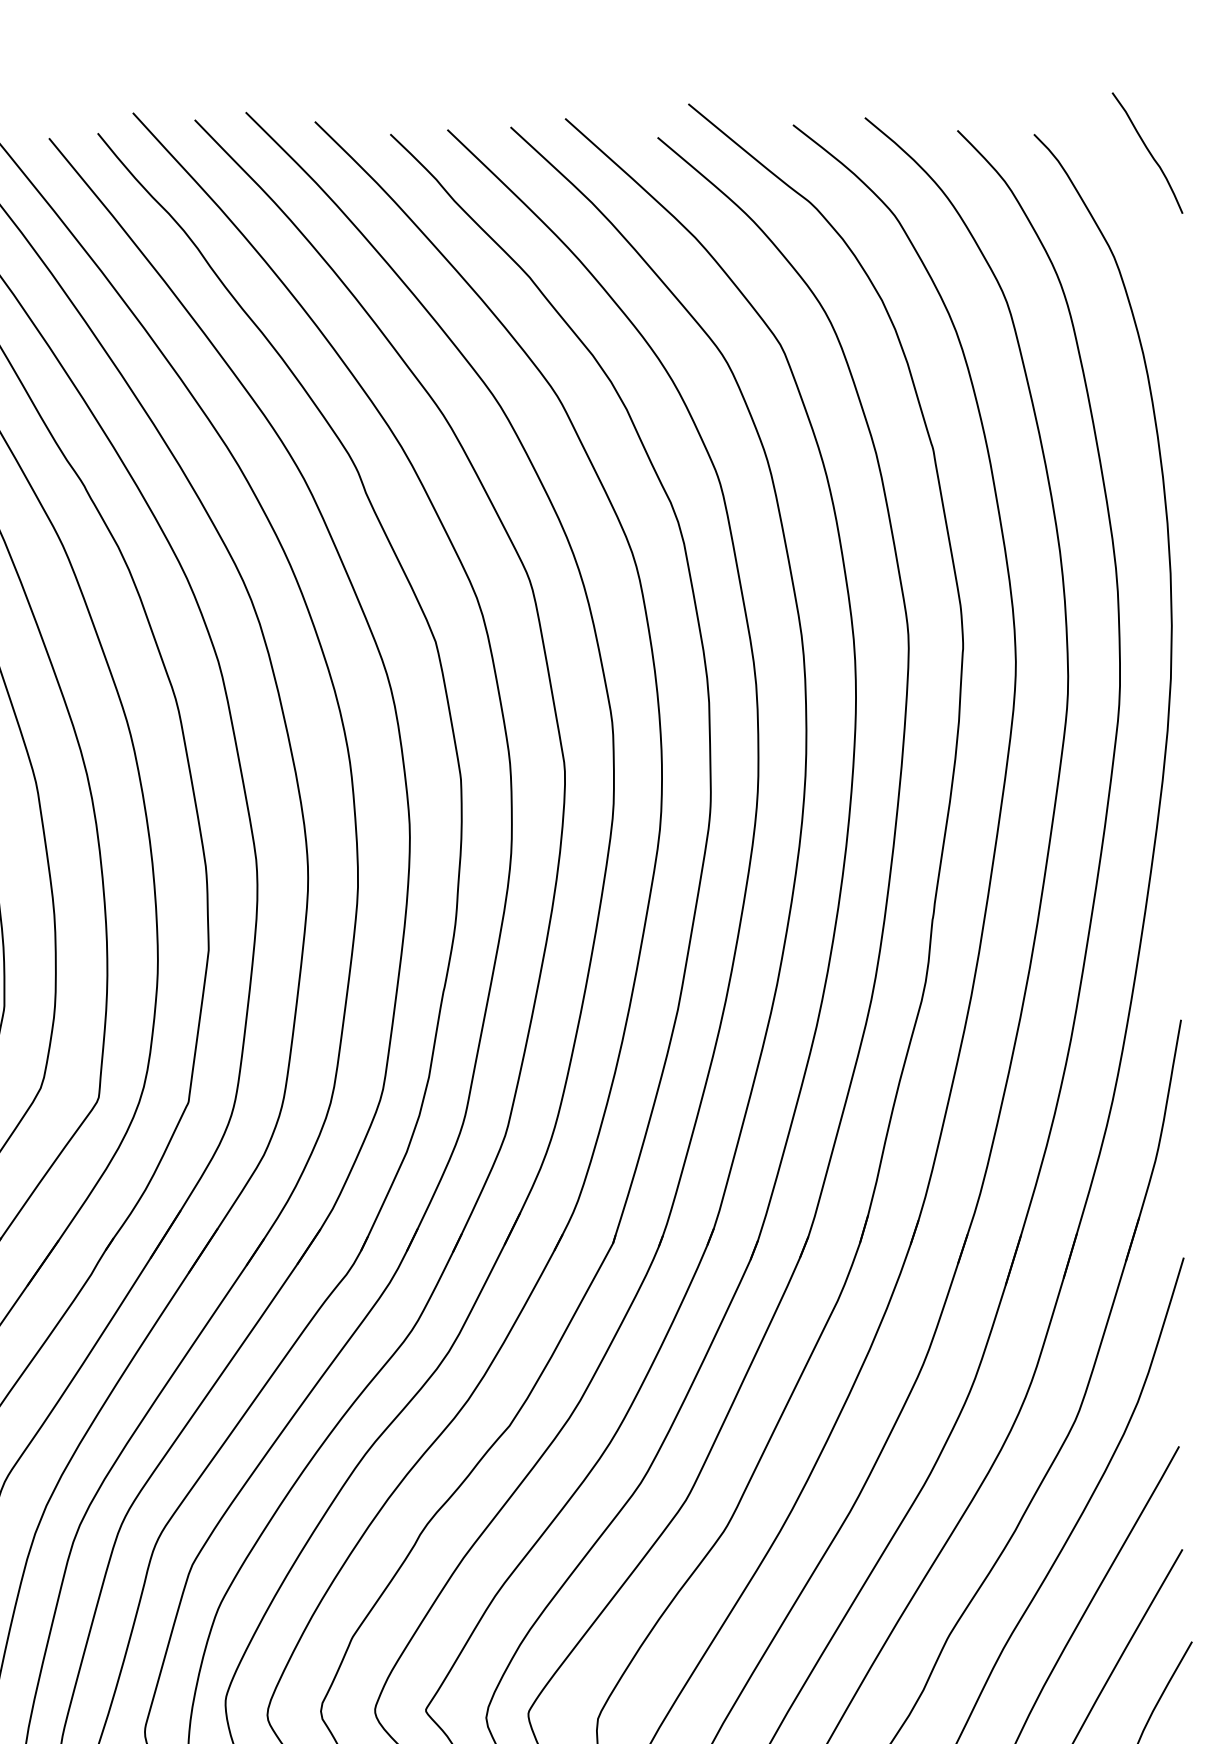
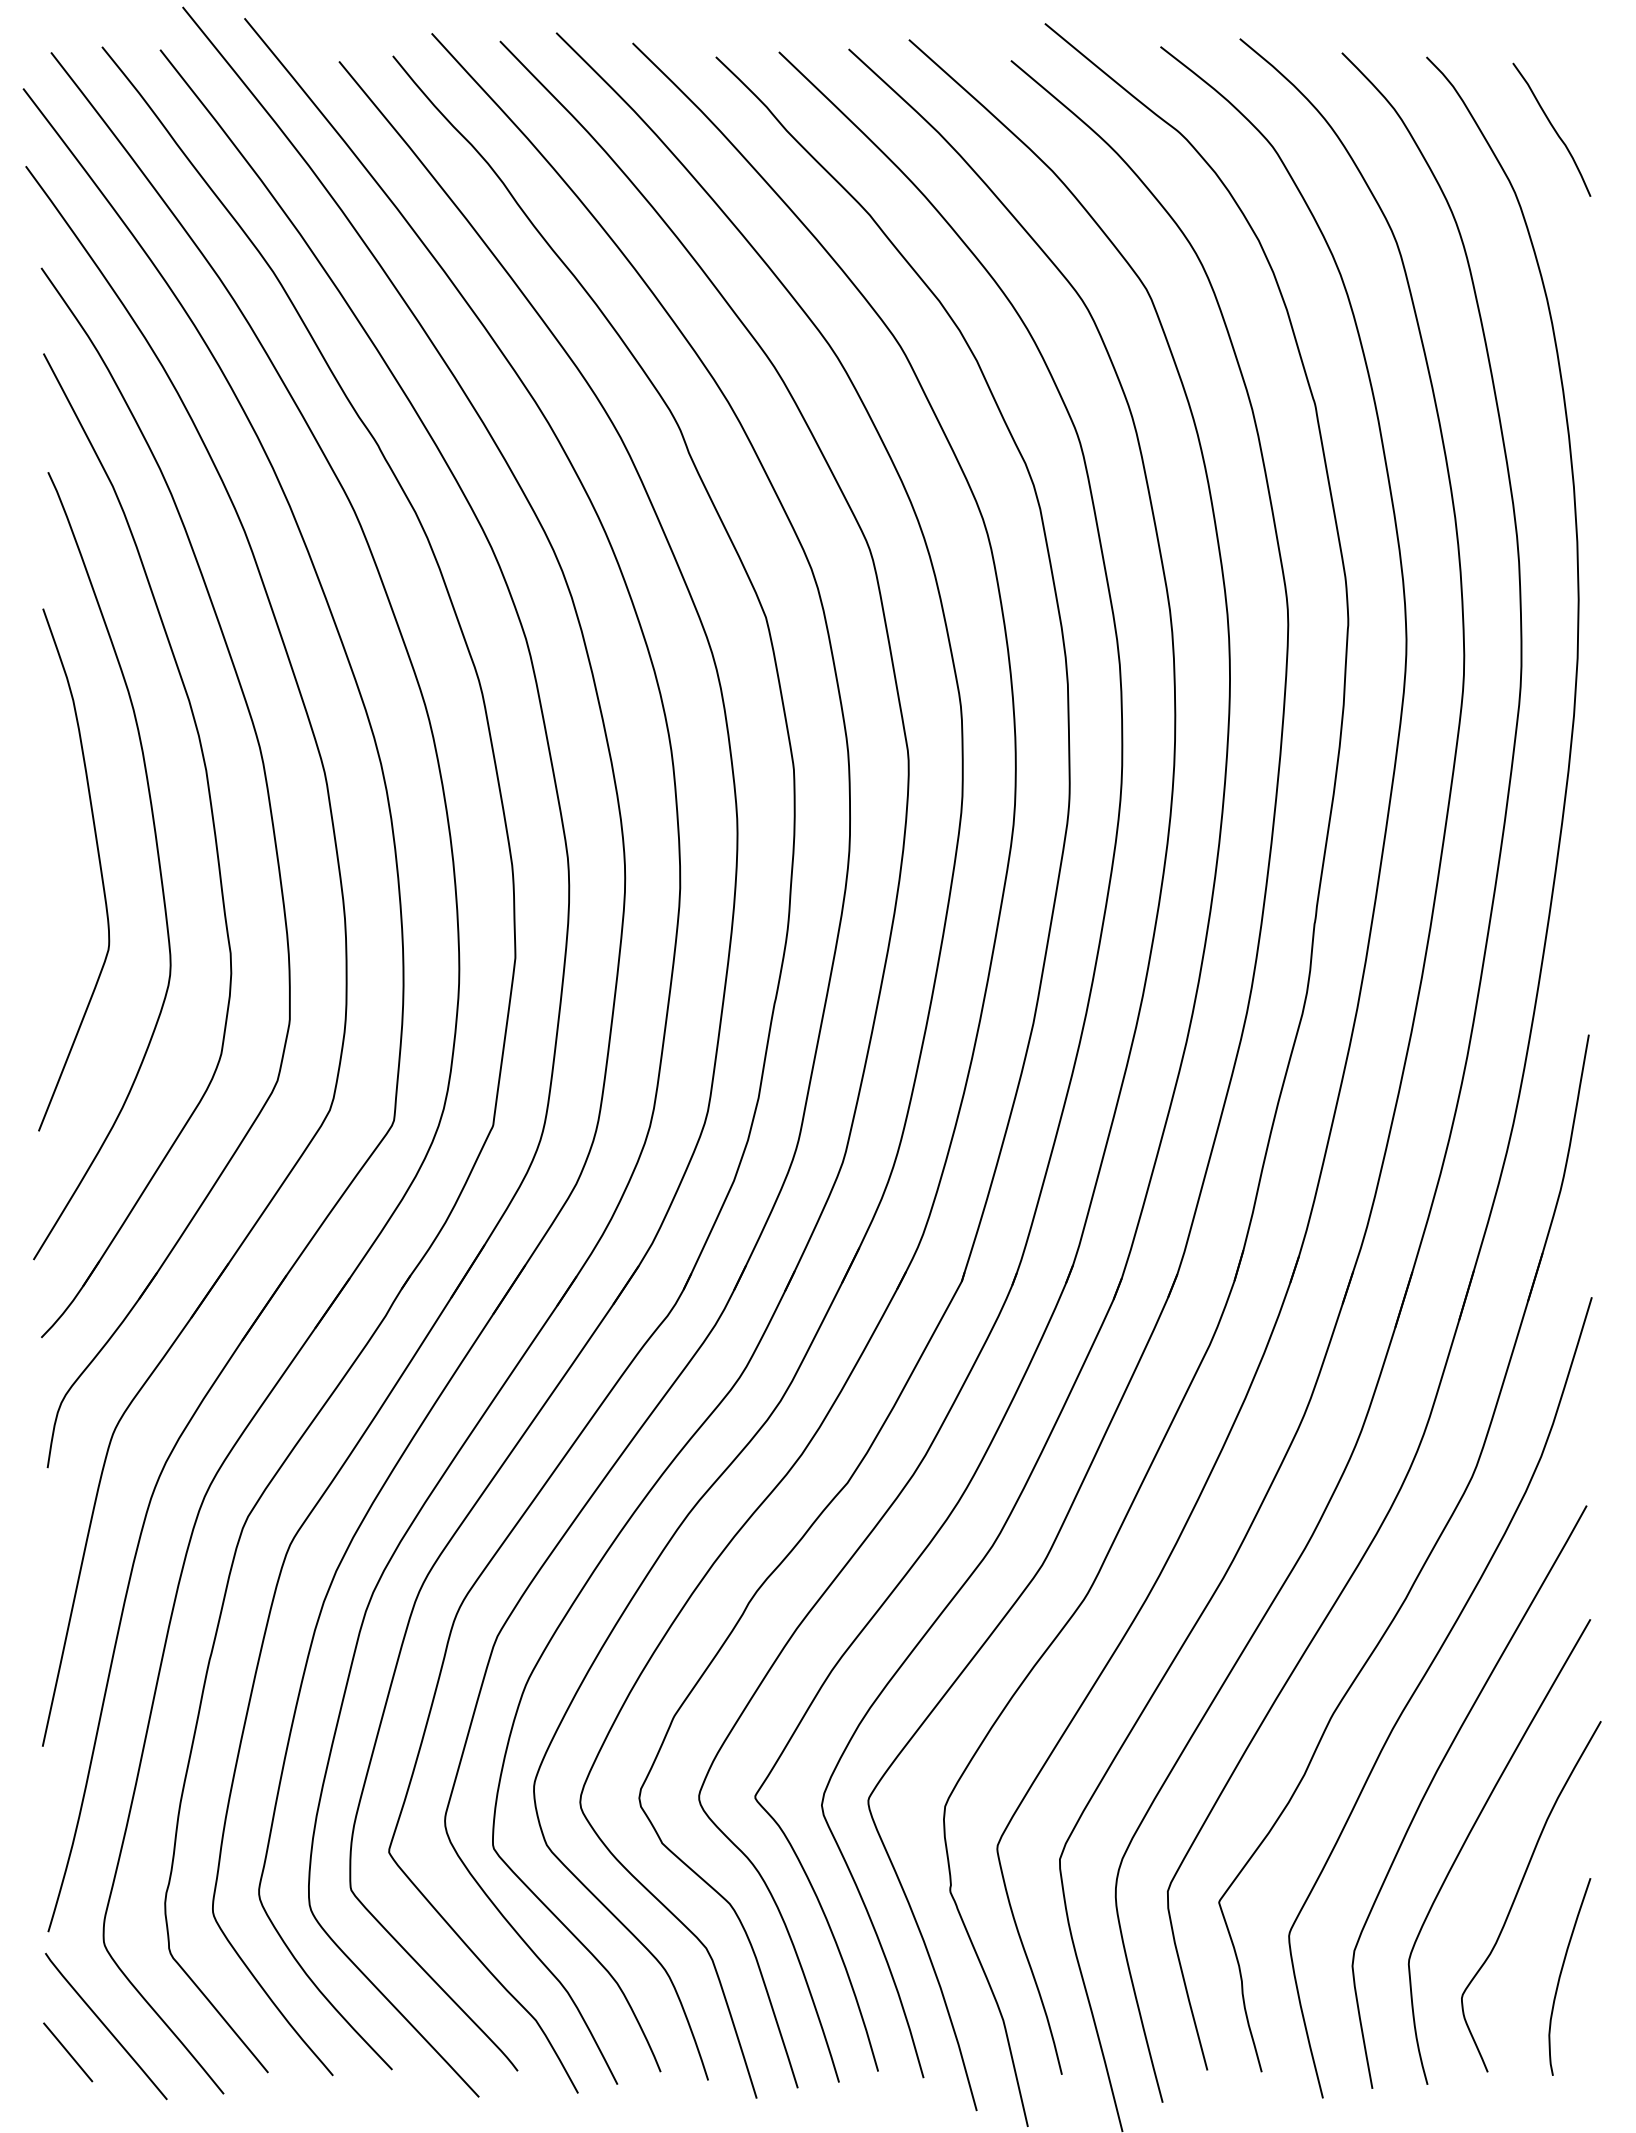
curve: (1148, 151) -> (1552, 128), moved

